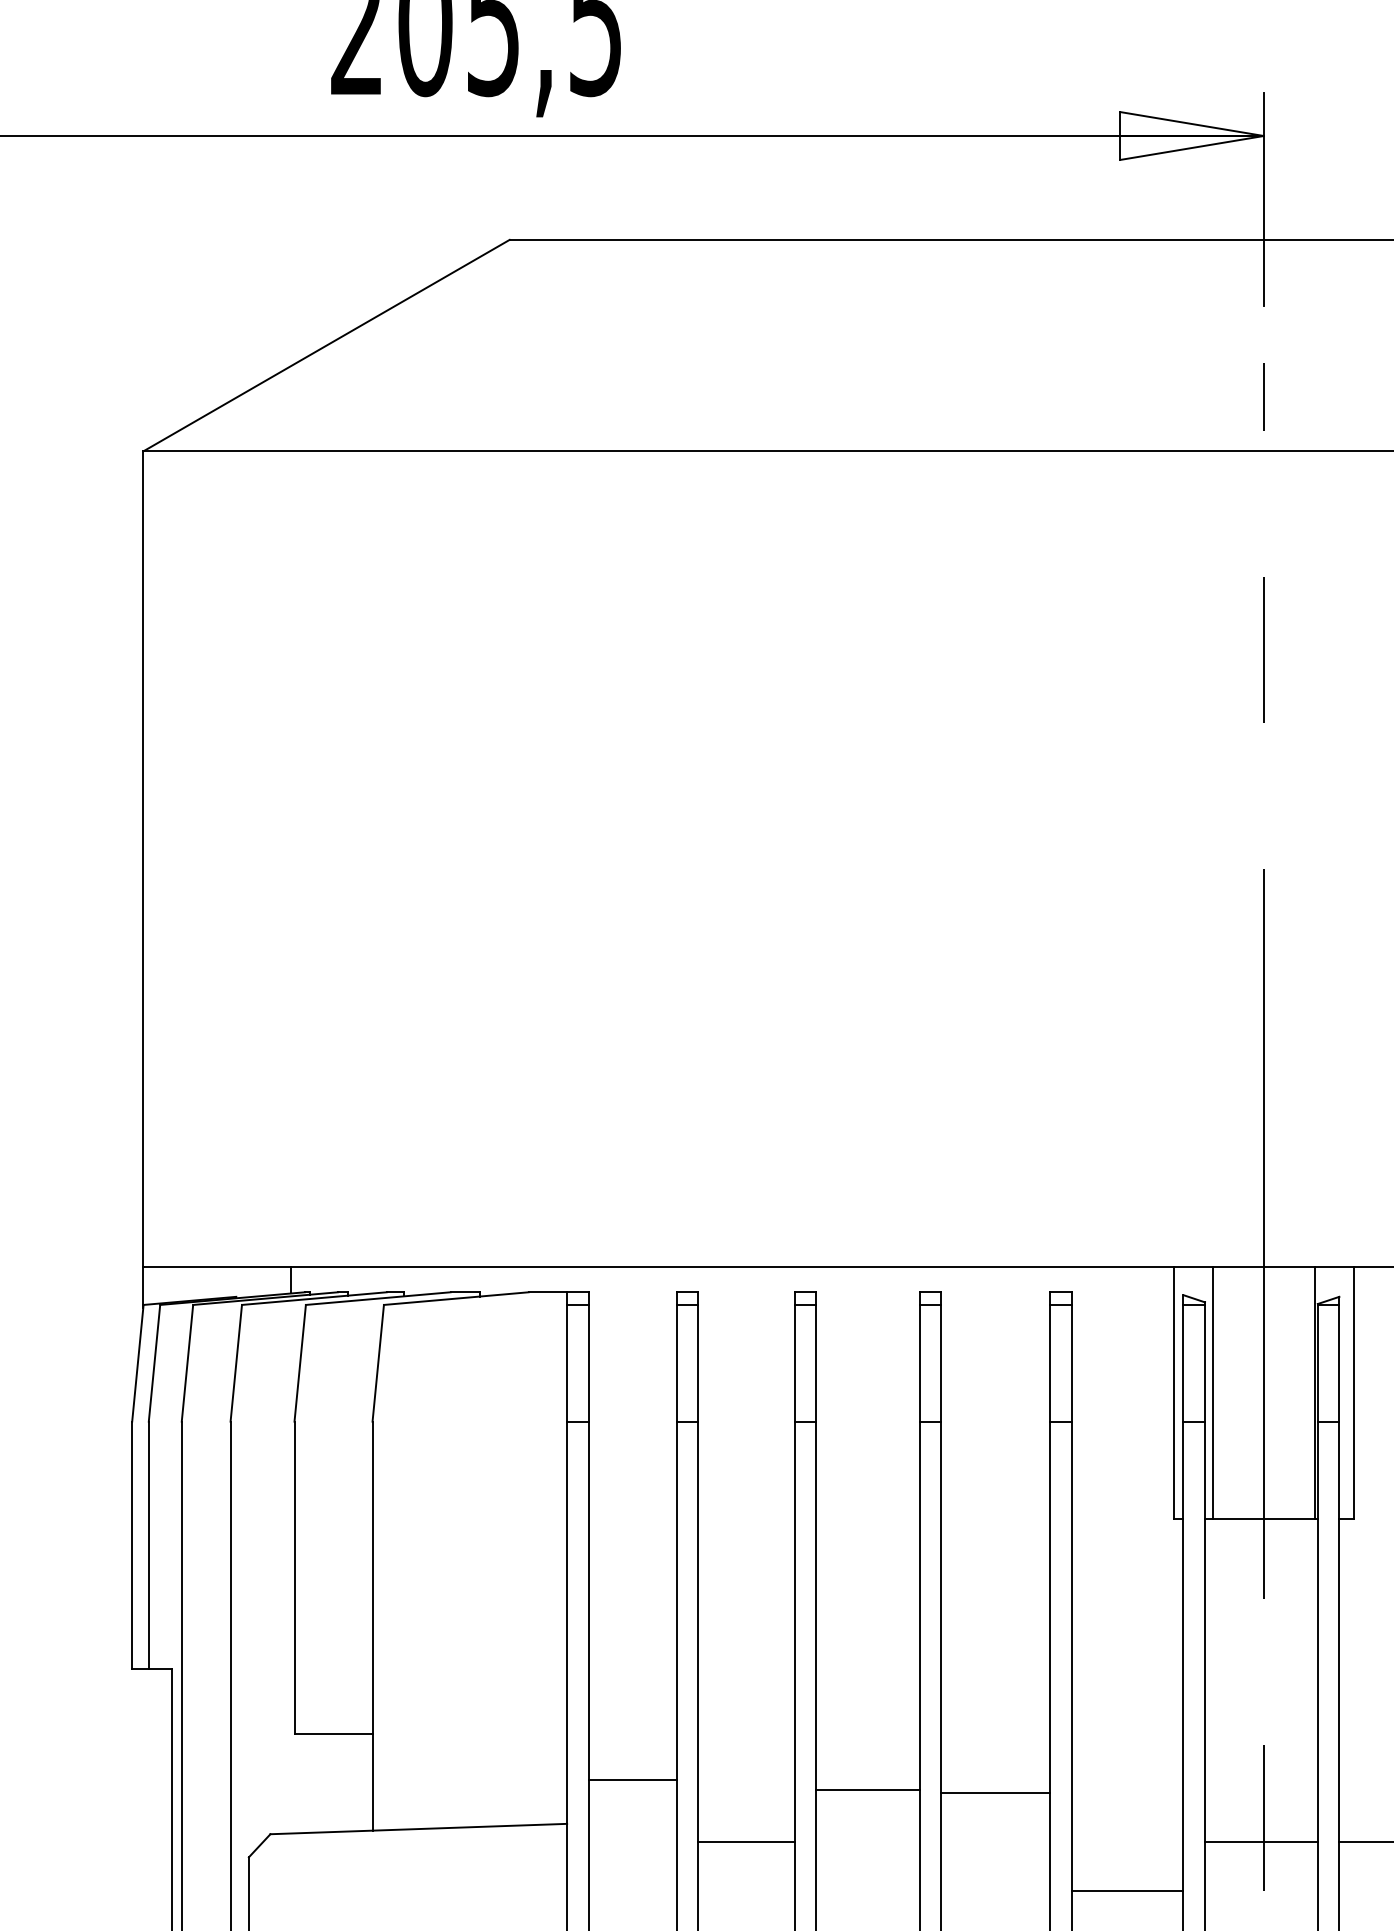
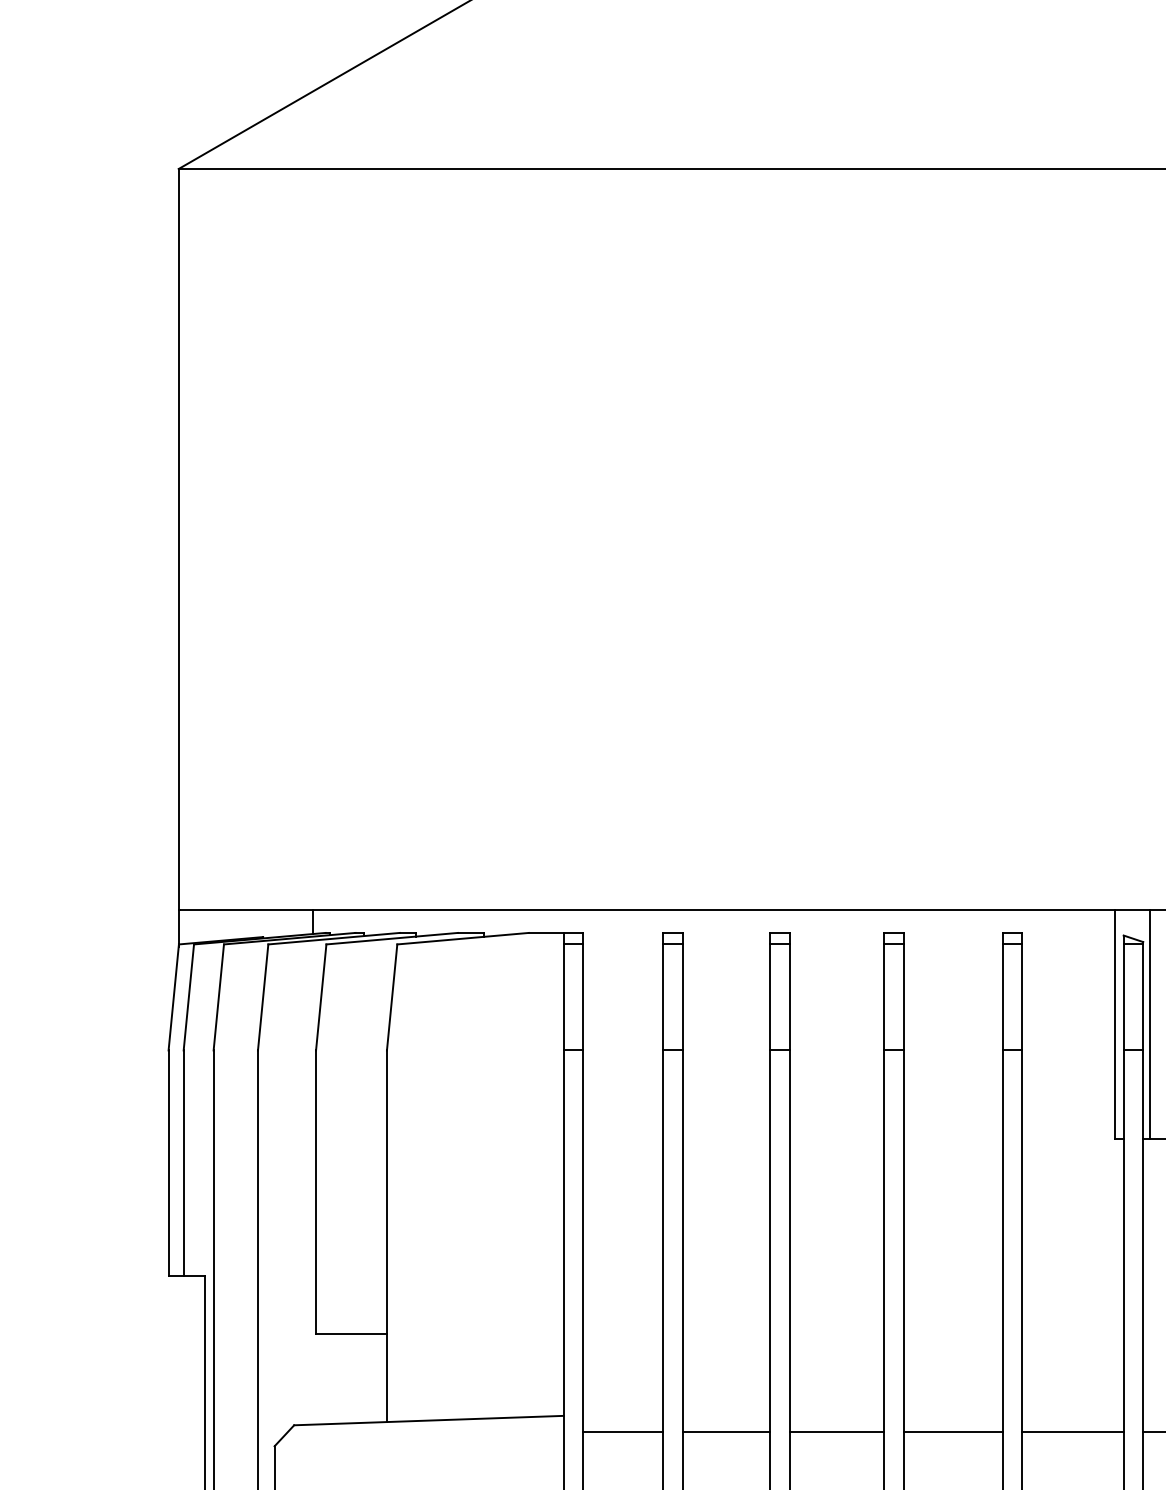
line: (632, 1779) -> (623, 1431), moved
line: (867, 1789) -> (836, 1431), moved
line: (995, 1792) -> (952, 1431), moved
line: (1127, 1890) -> (1072, 1431), moved

